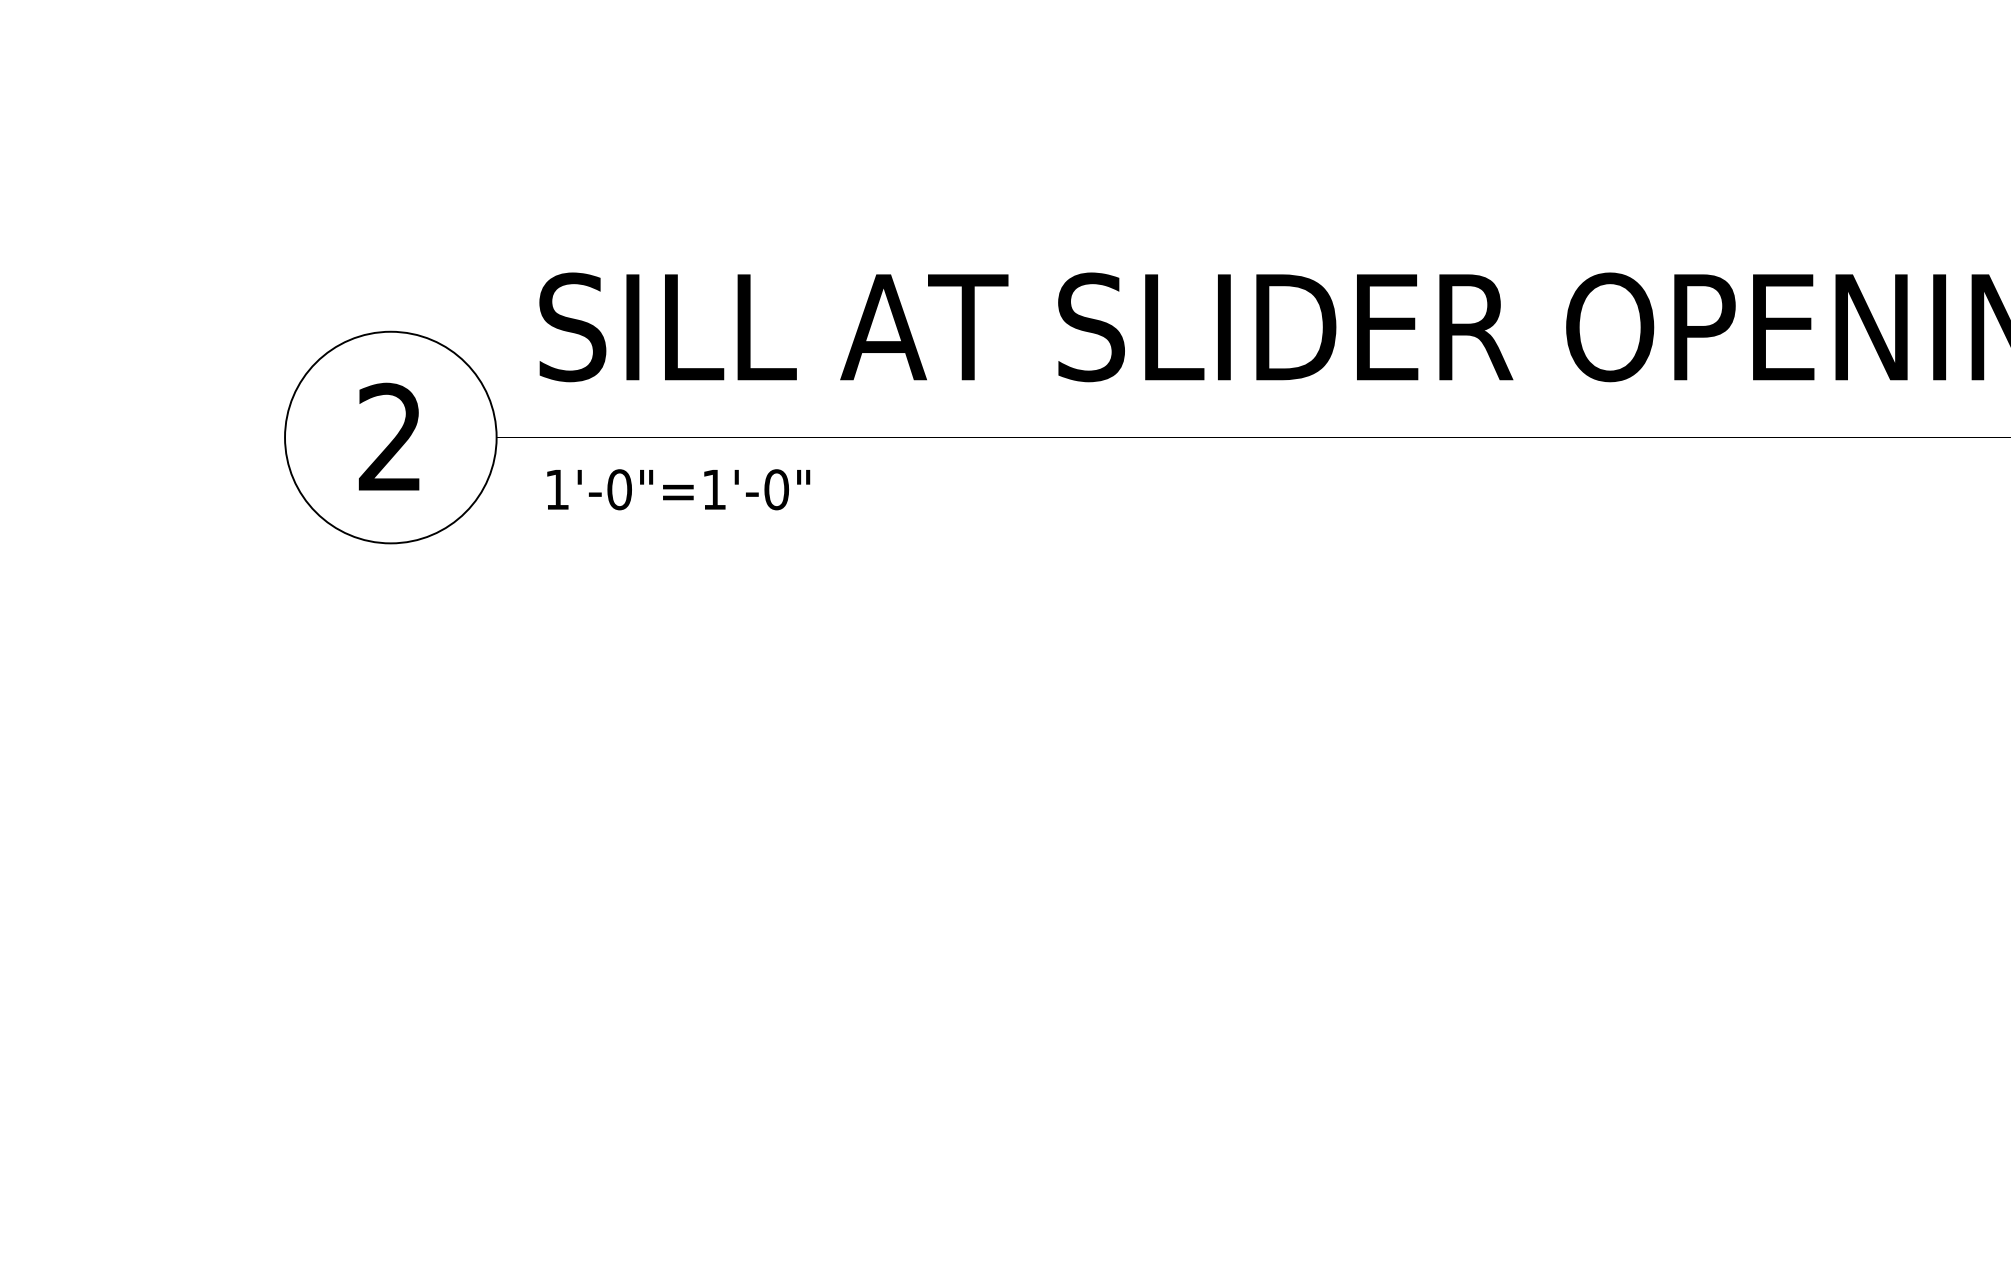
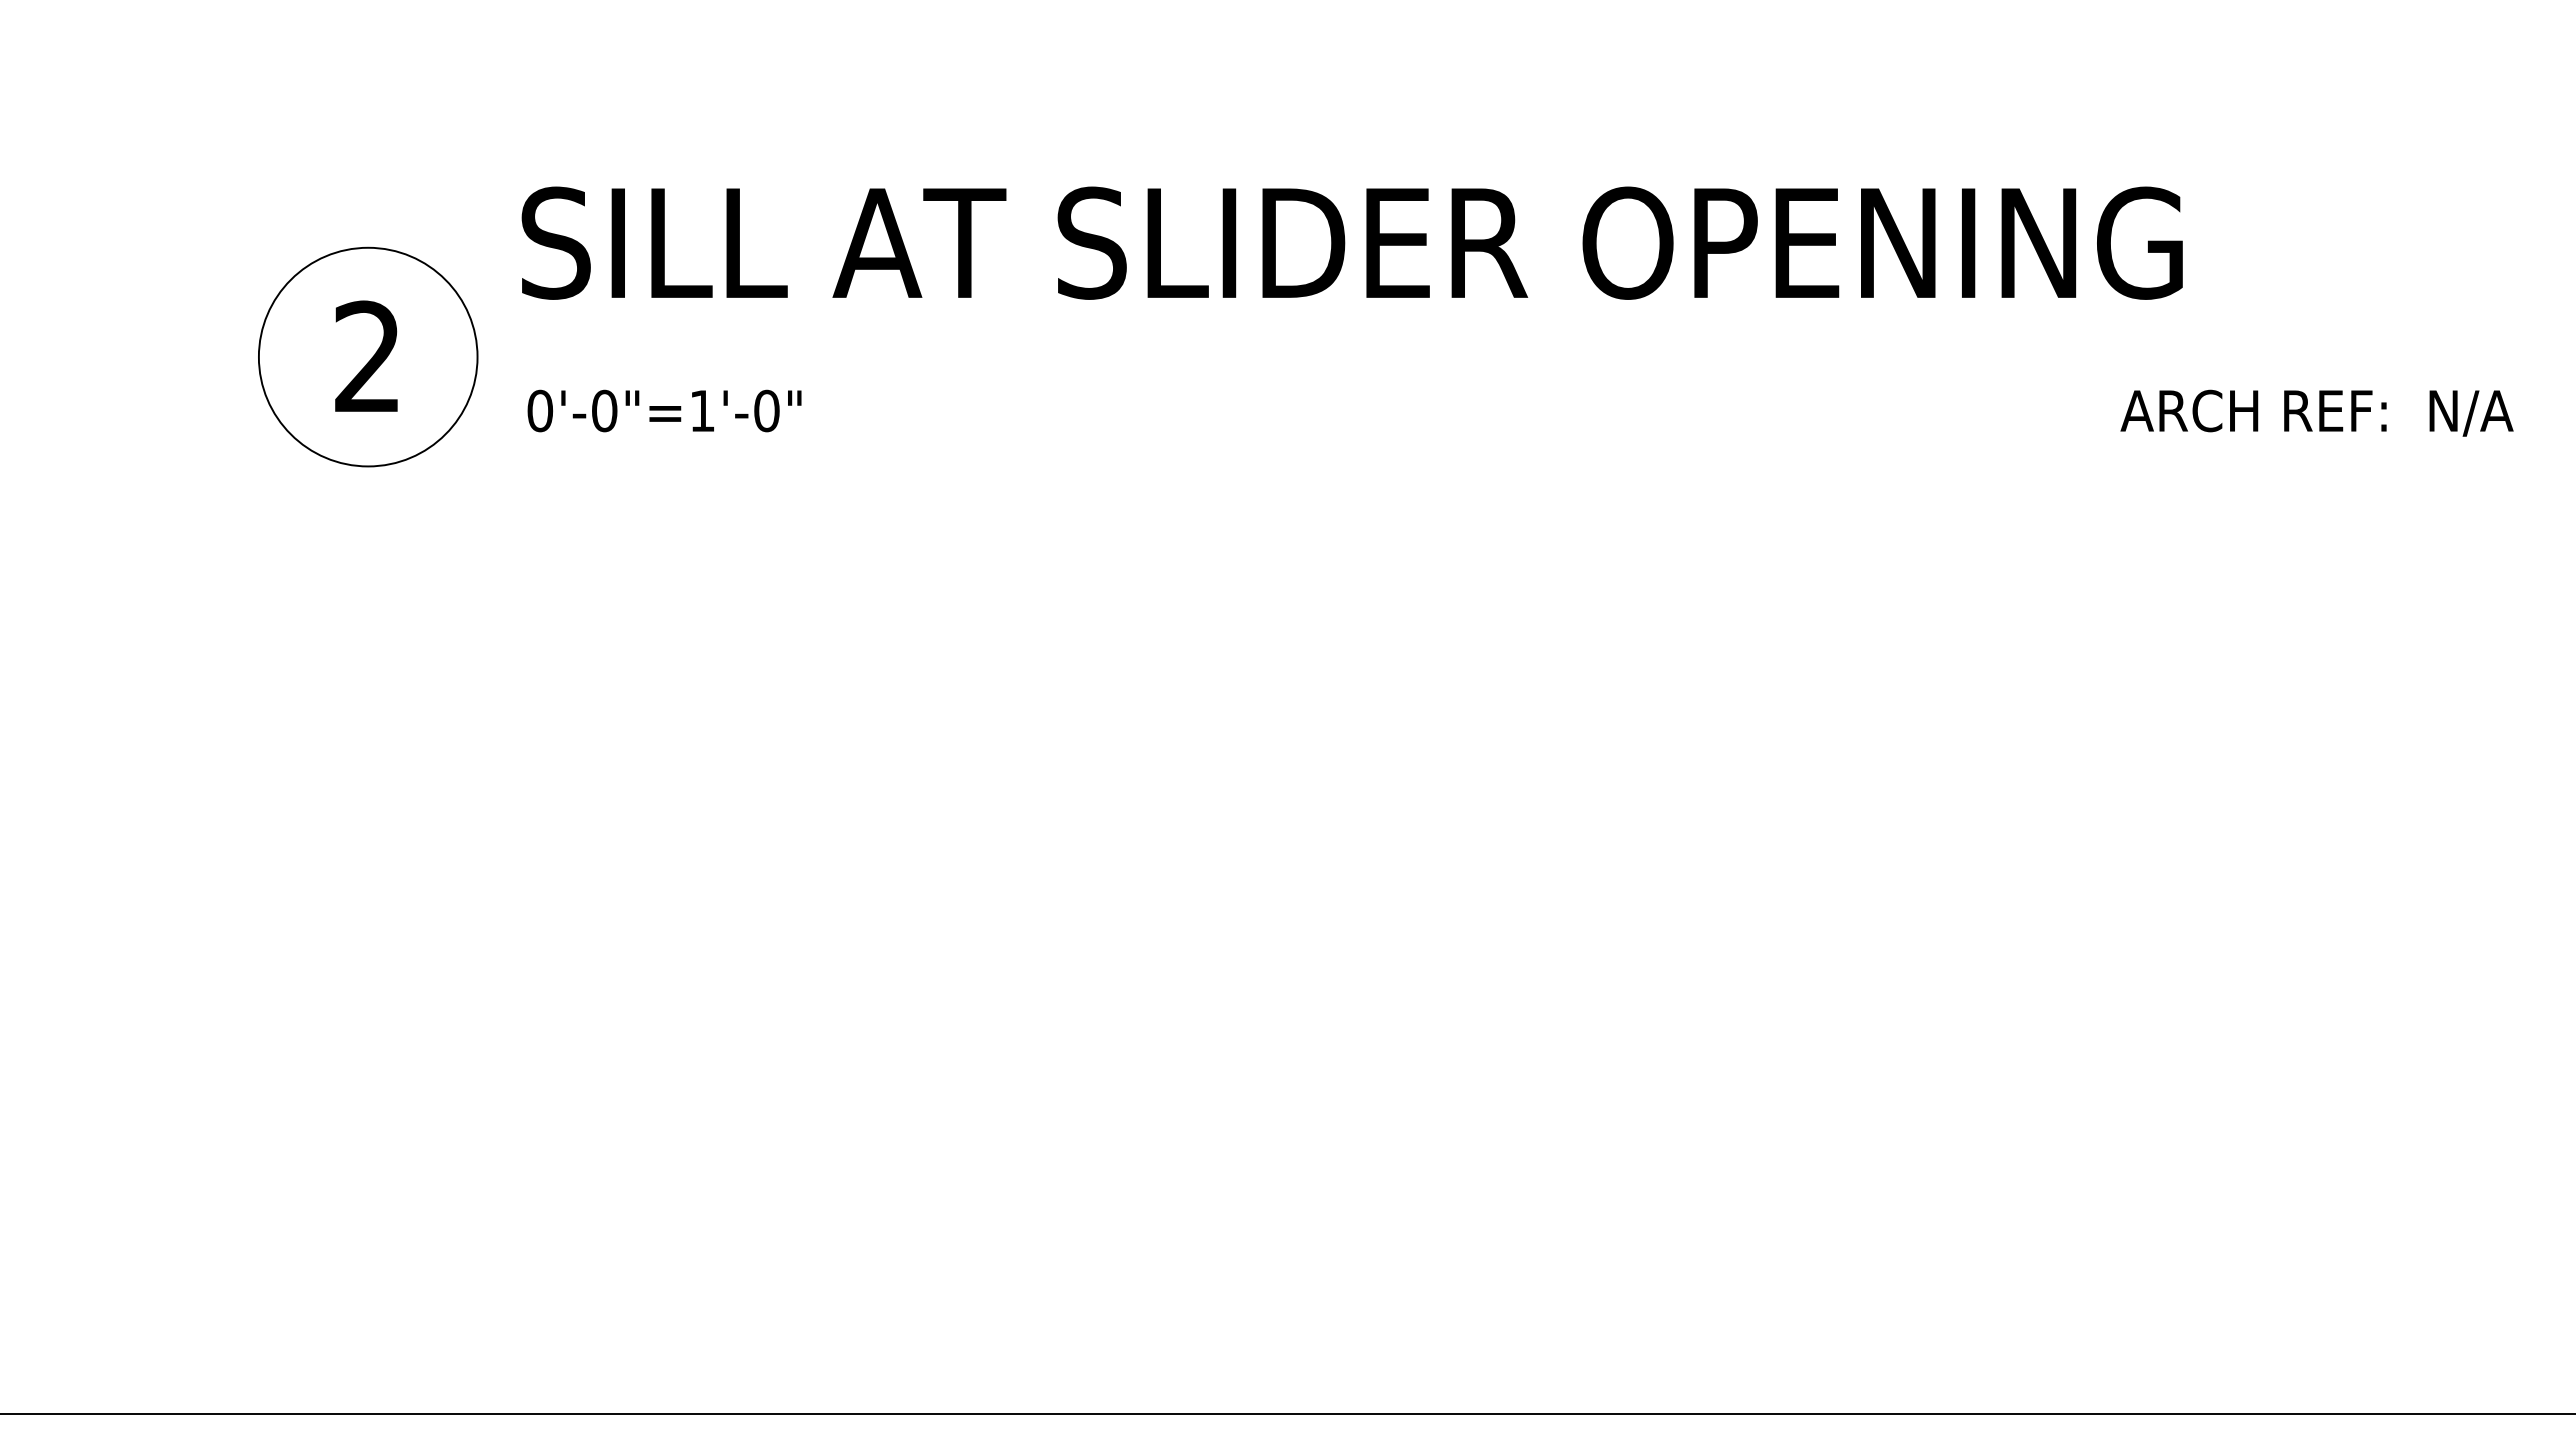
text: (557, 489) -> (540, 410), 1'-0"=1'-0" -> 0'-0"=1'-0"

